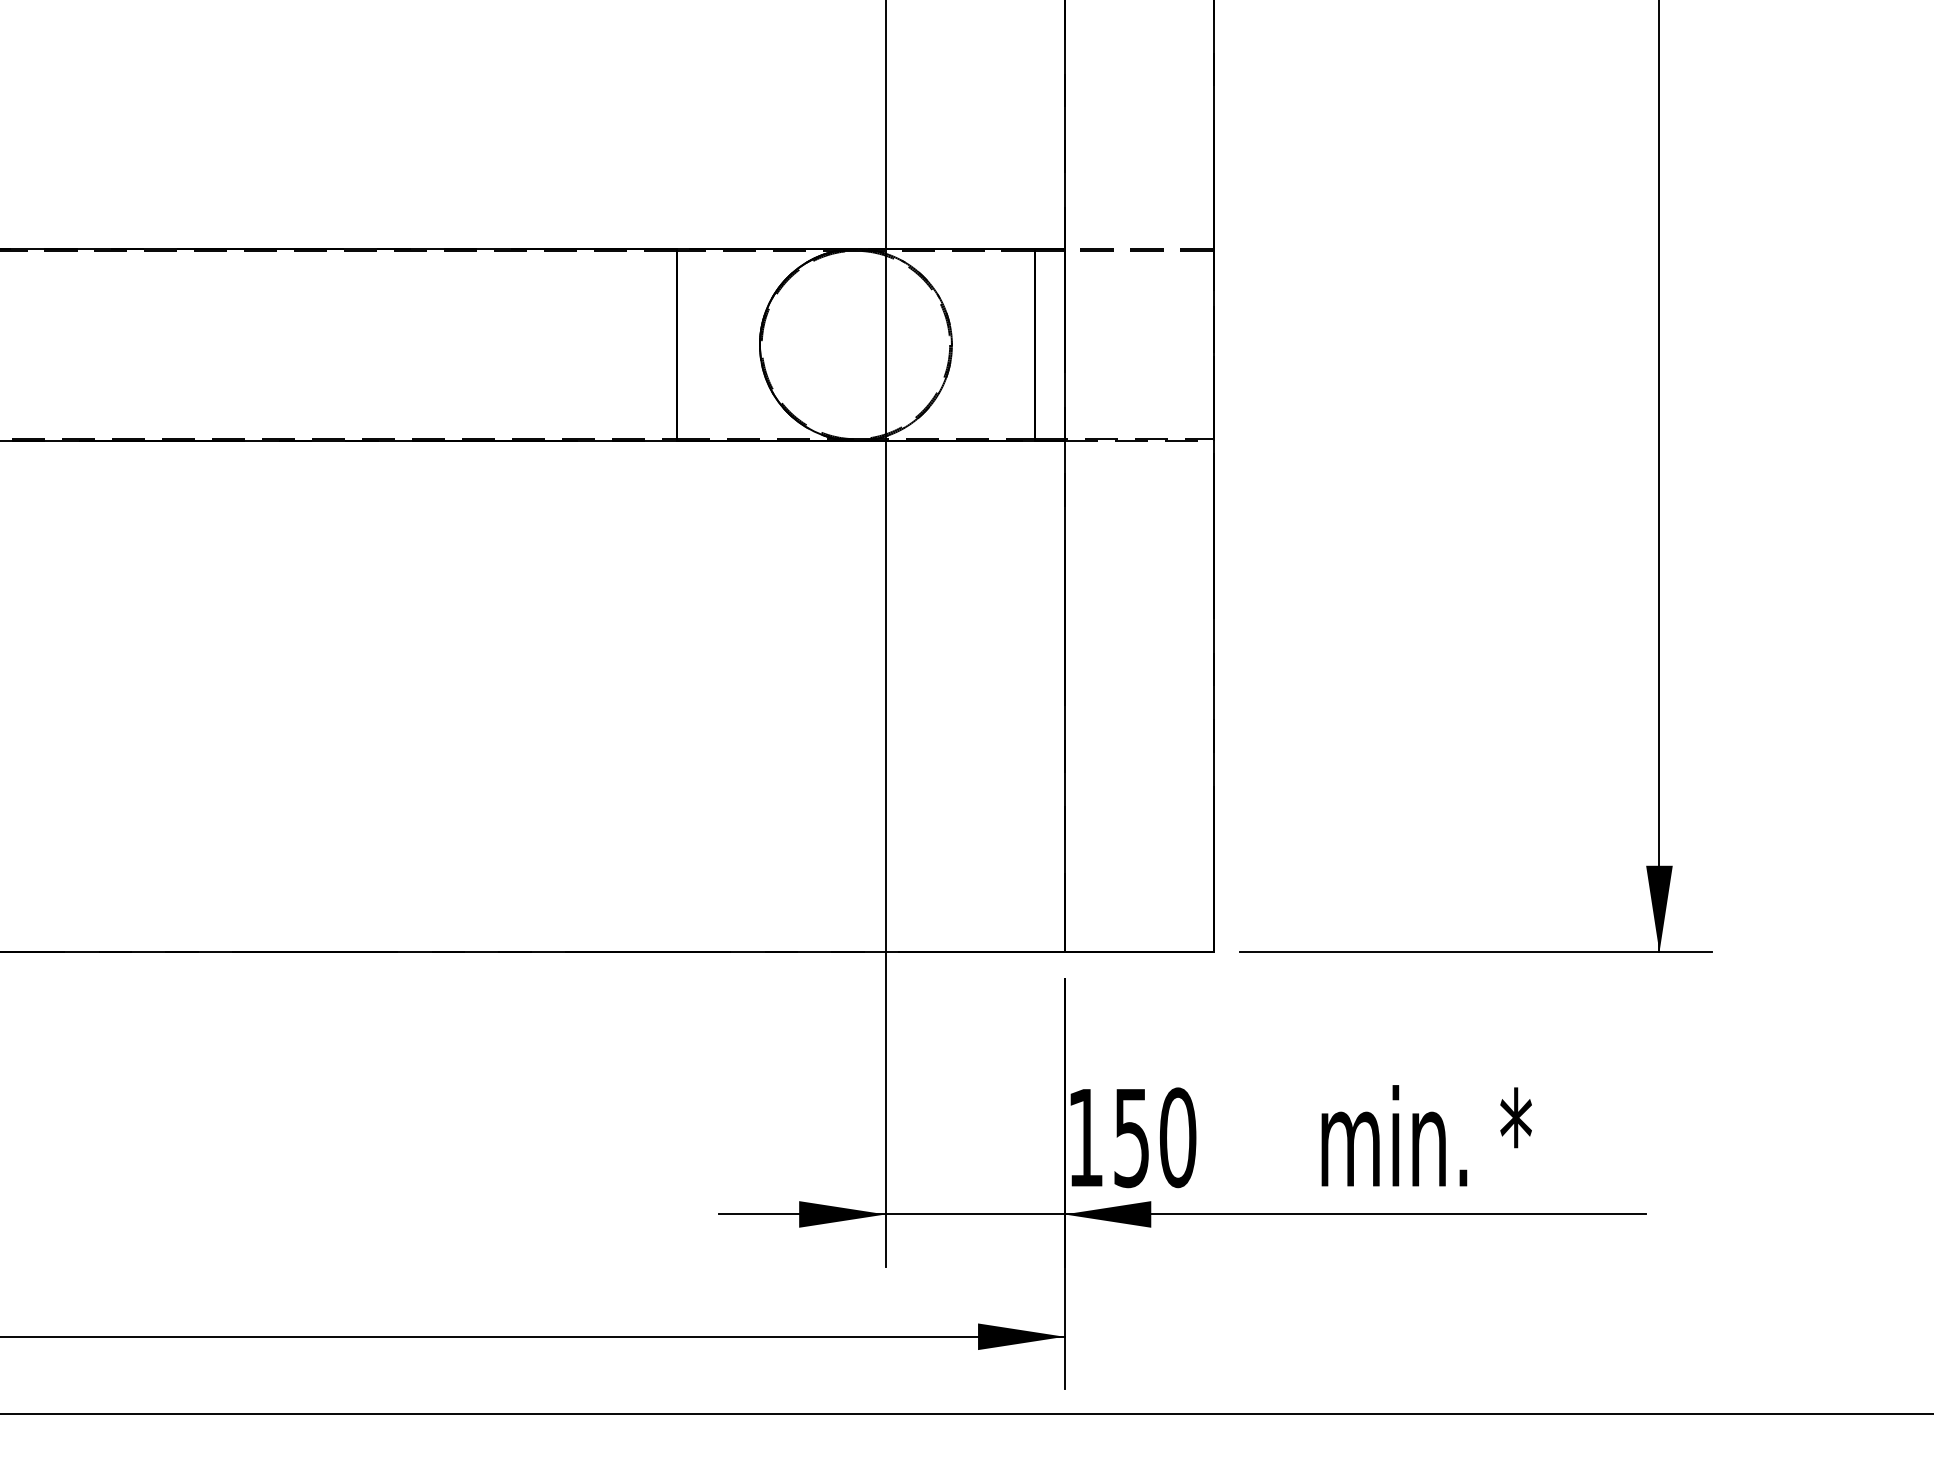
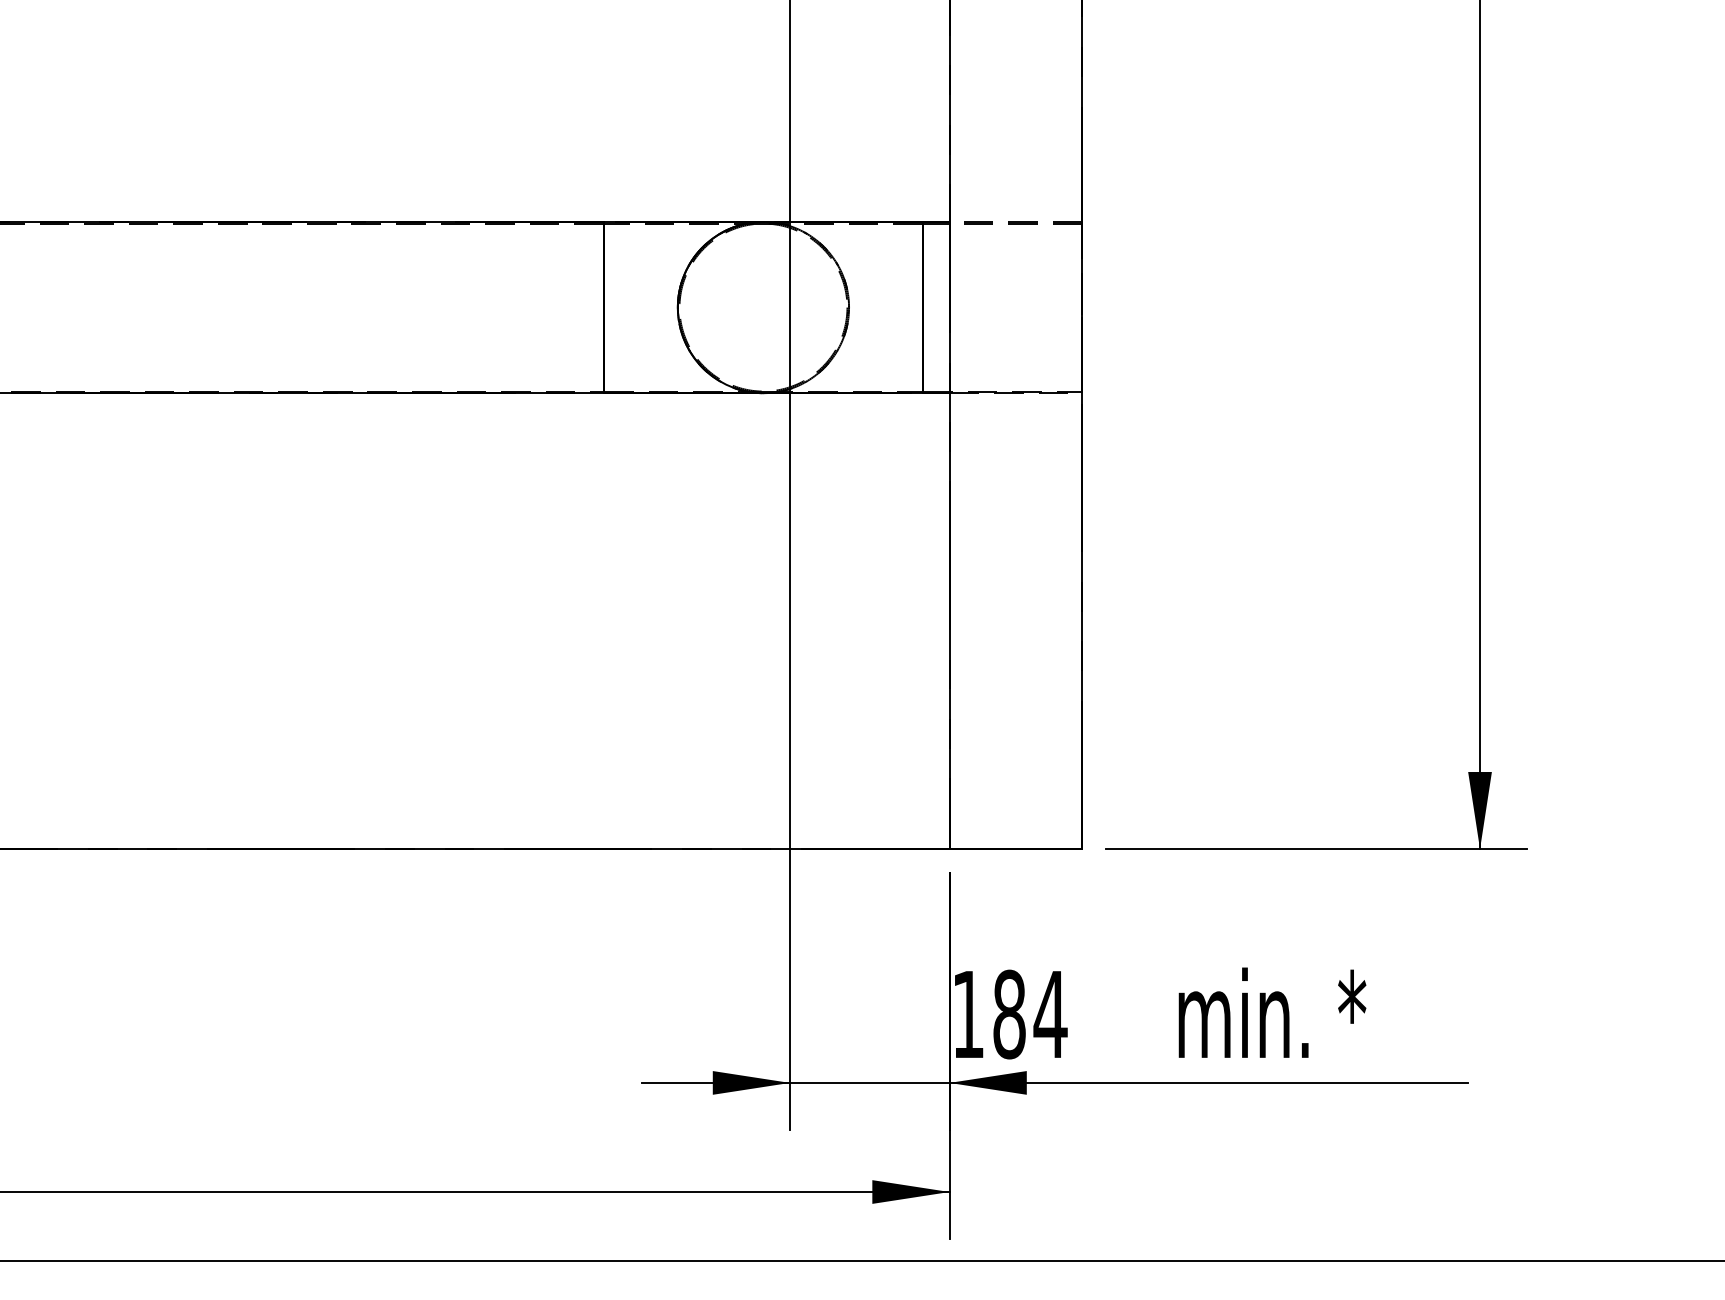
text: (1155, 1137) -> (1030, 1014), 150 -> 184

